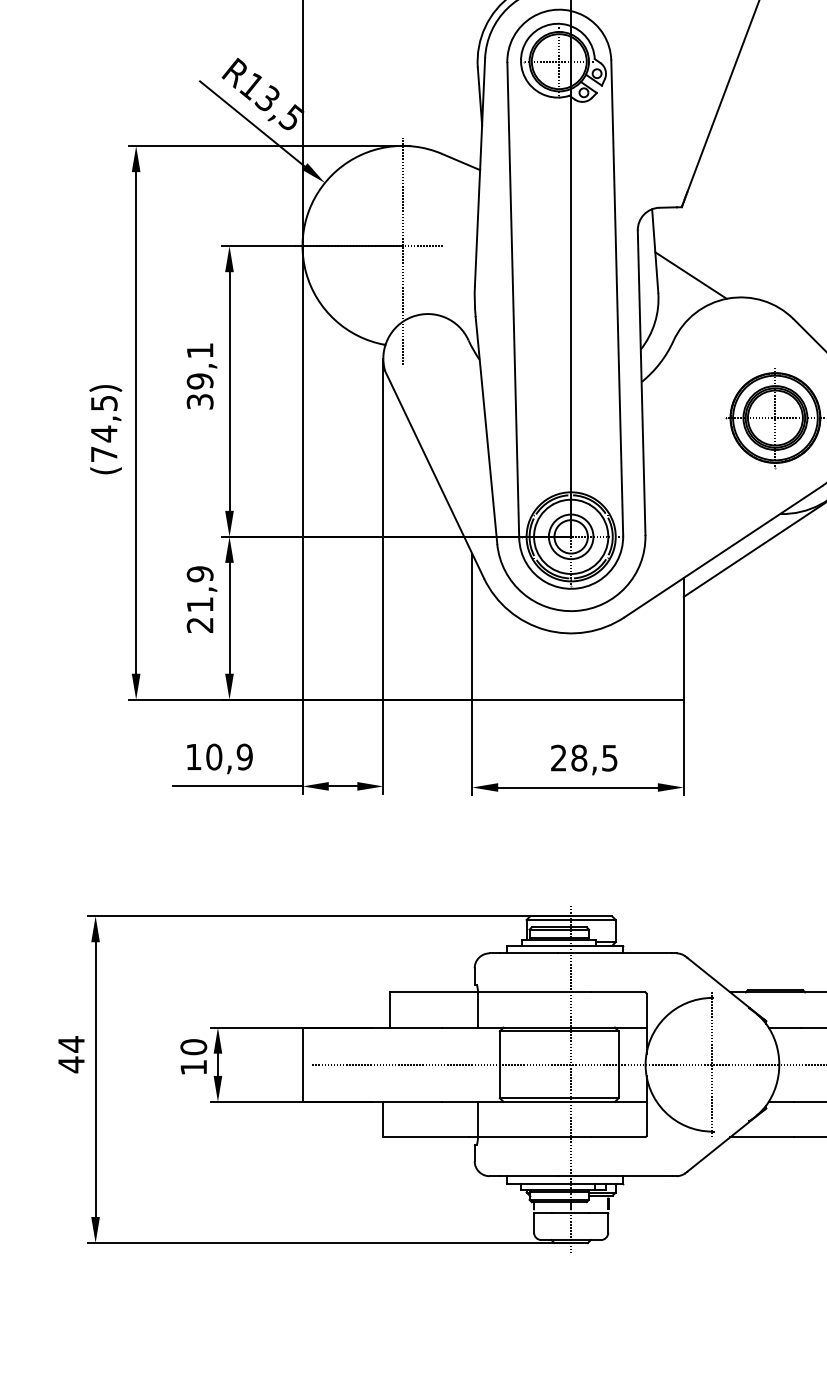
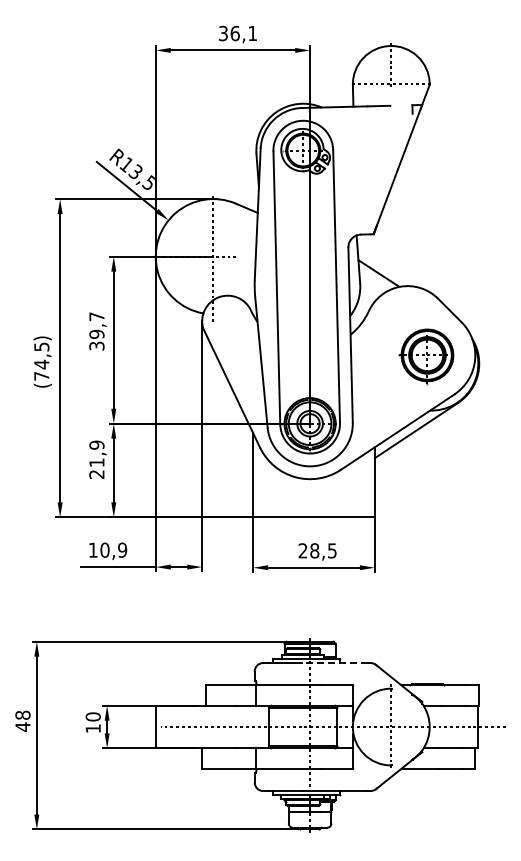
text: (199, 350) -> (96, 316), 39,1 -> 39,7
line: (615, 954) -> (335, 663), solid -> dashed
text: (70, 1044) -> (22, 715), 44 -> 48

